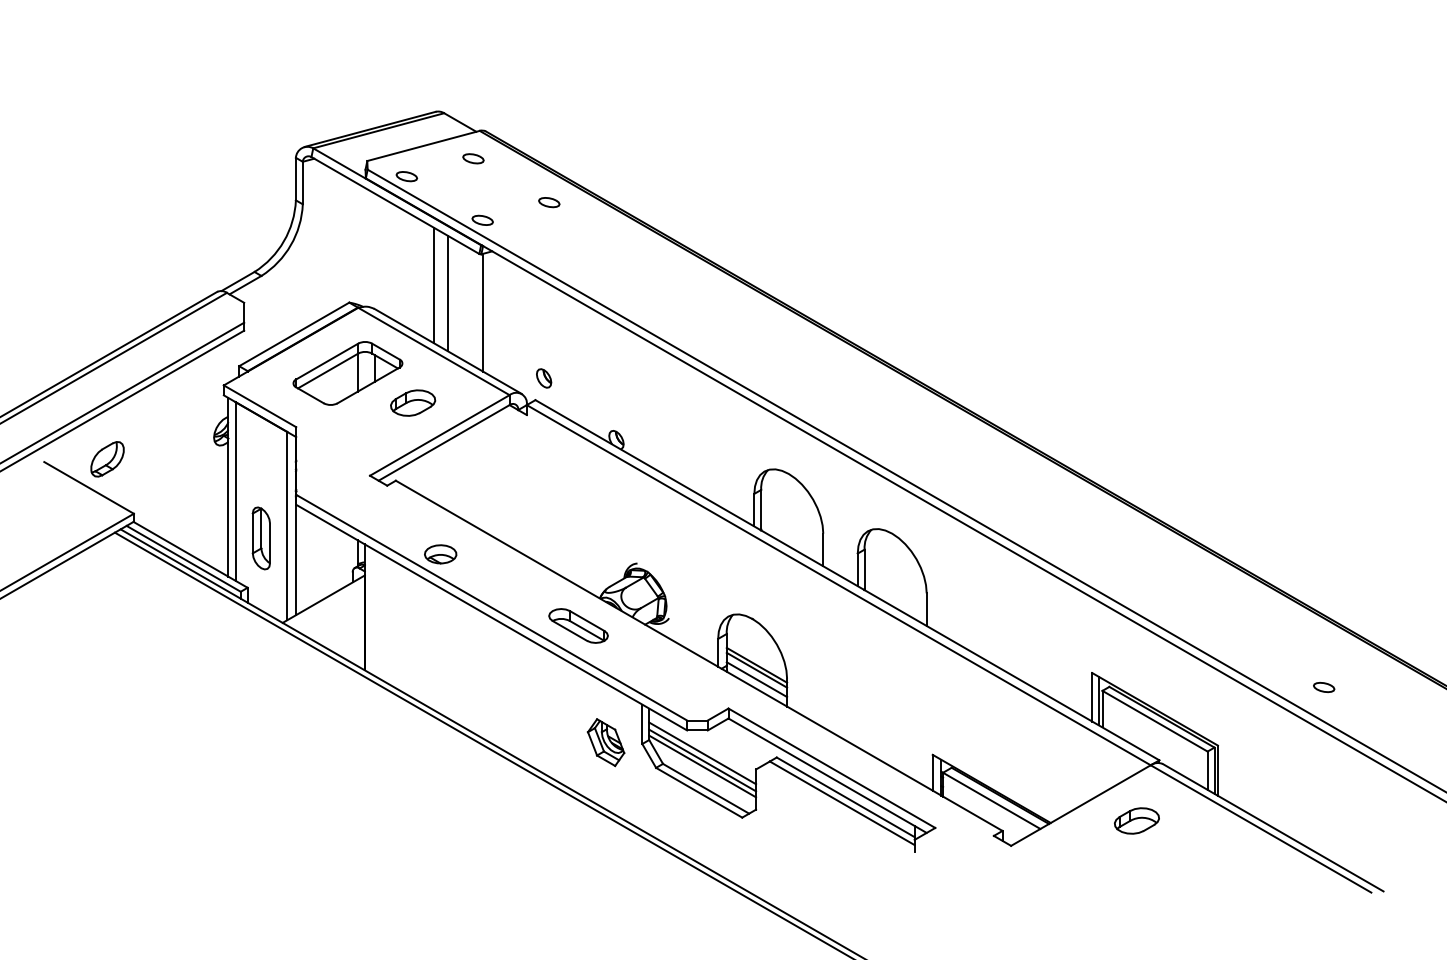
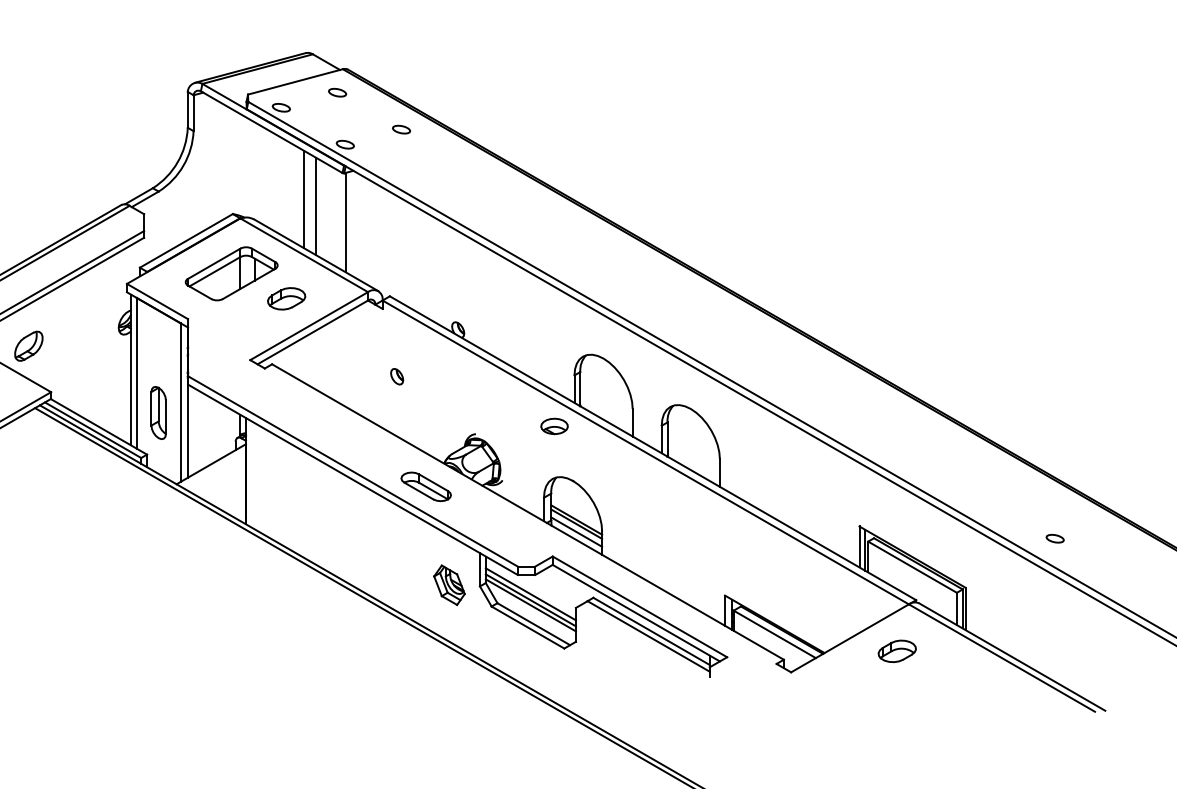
part: (544, 378) -> (397, 376), moved
part: (440, 554) -> (554, 426), moved

